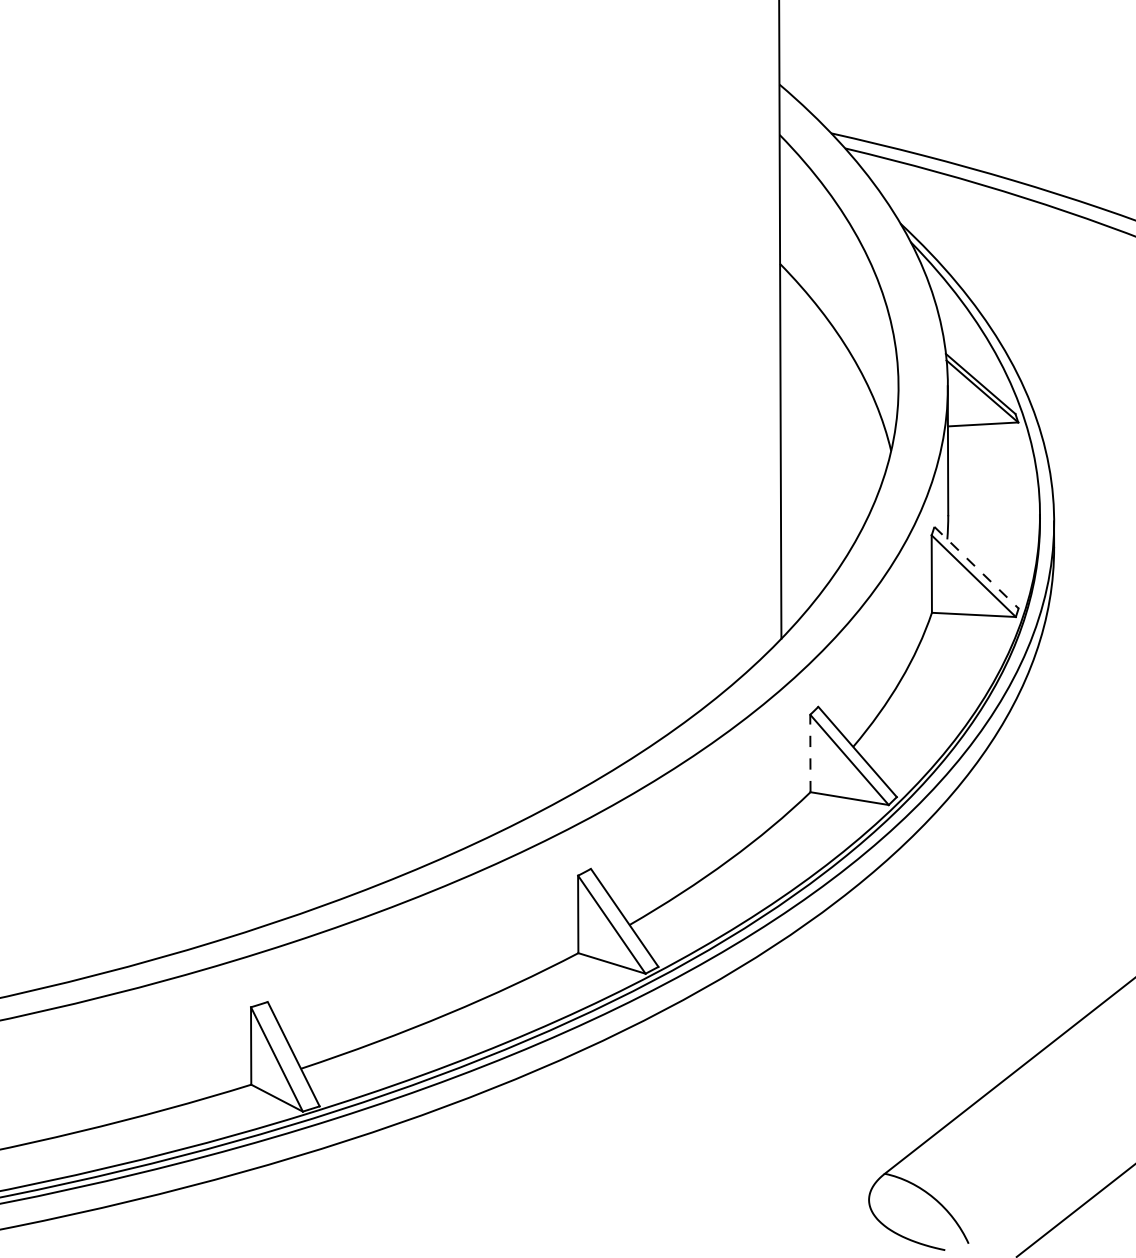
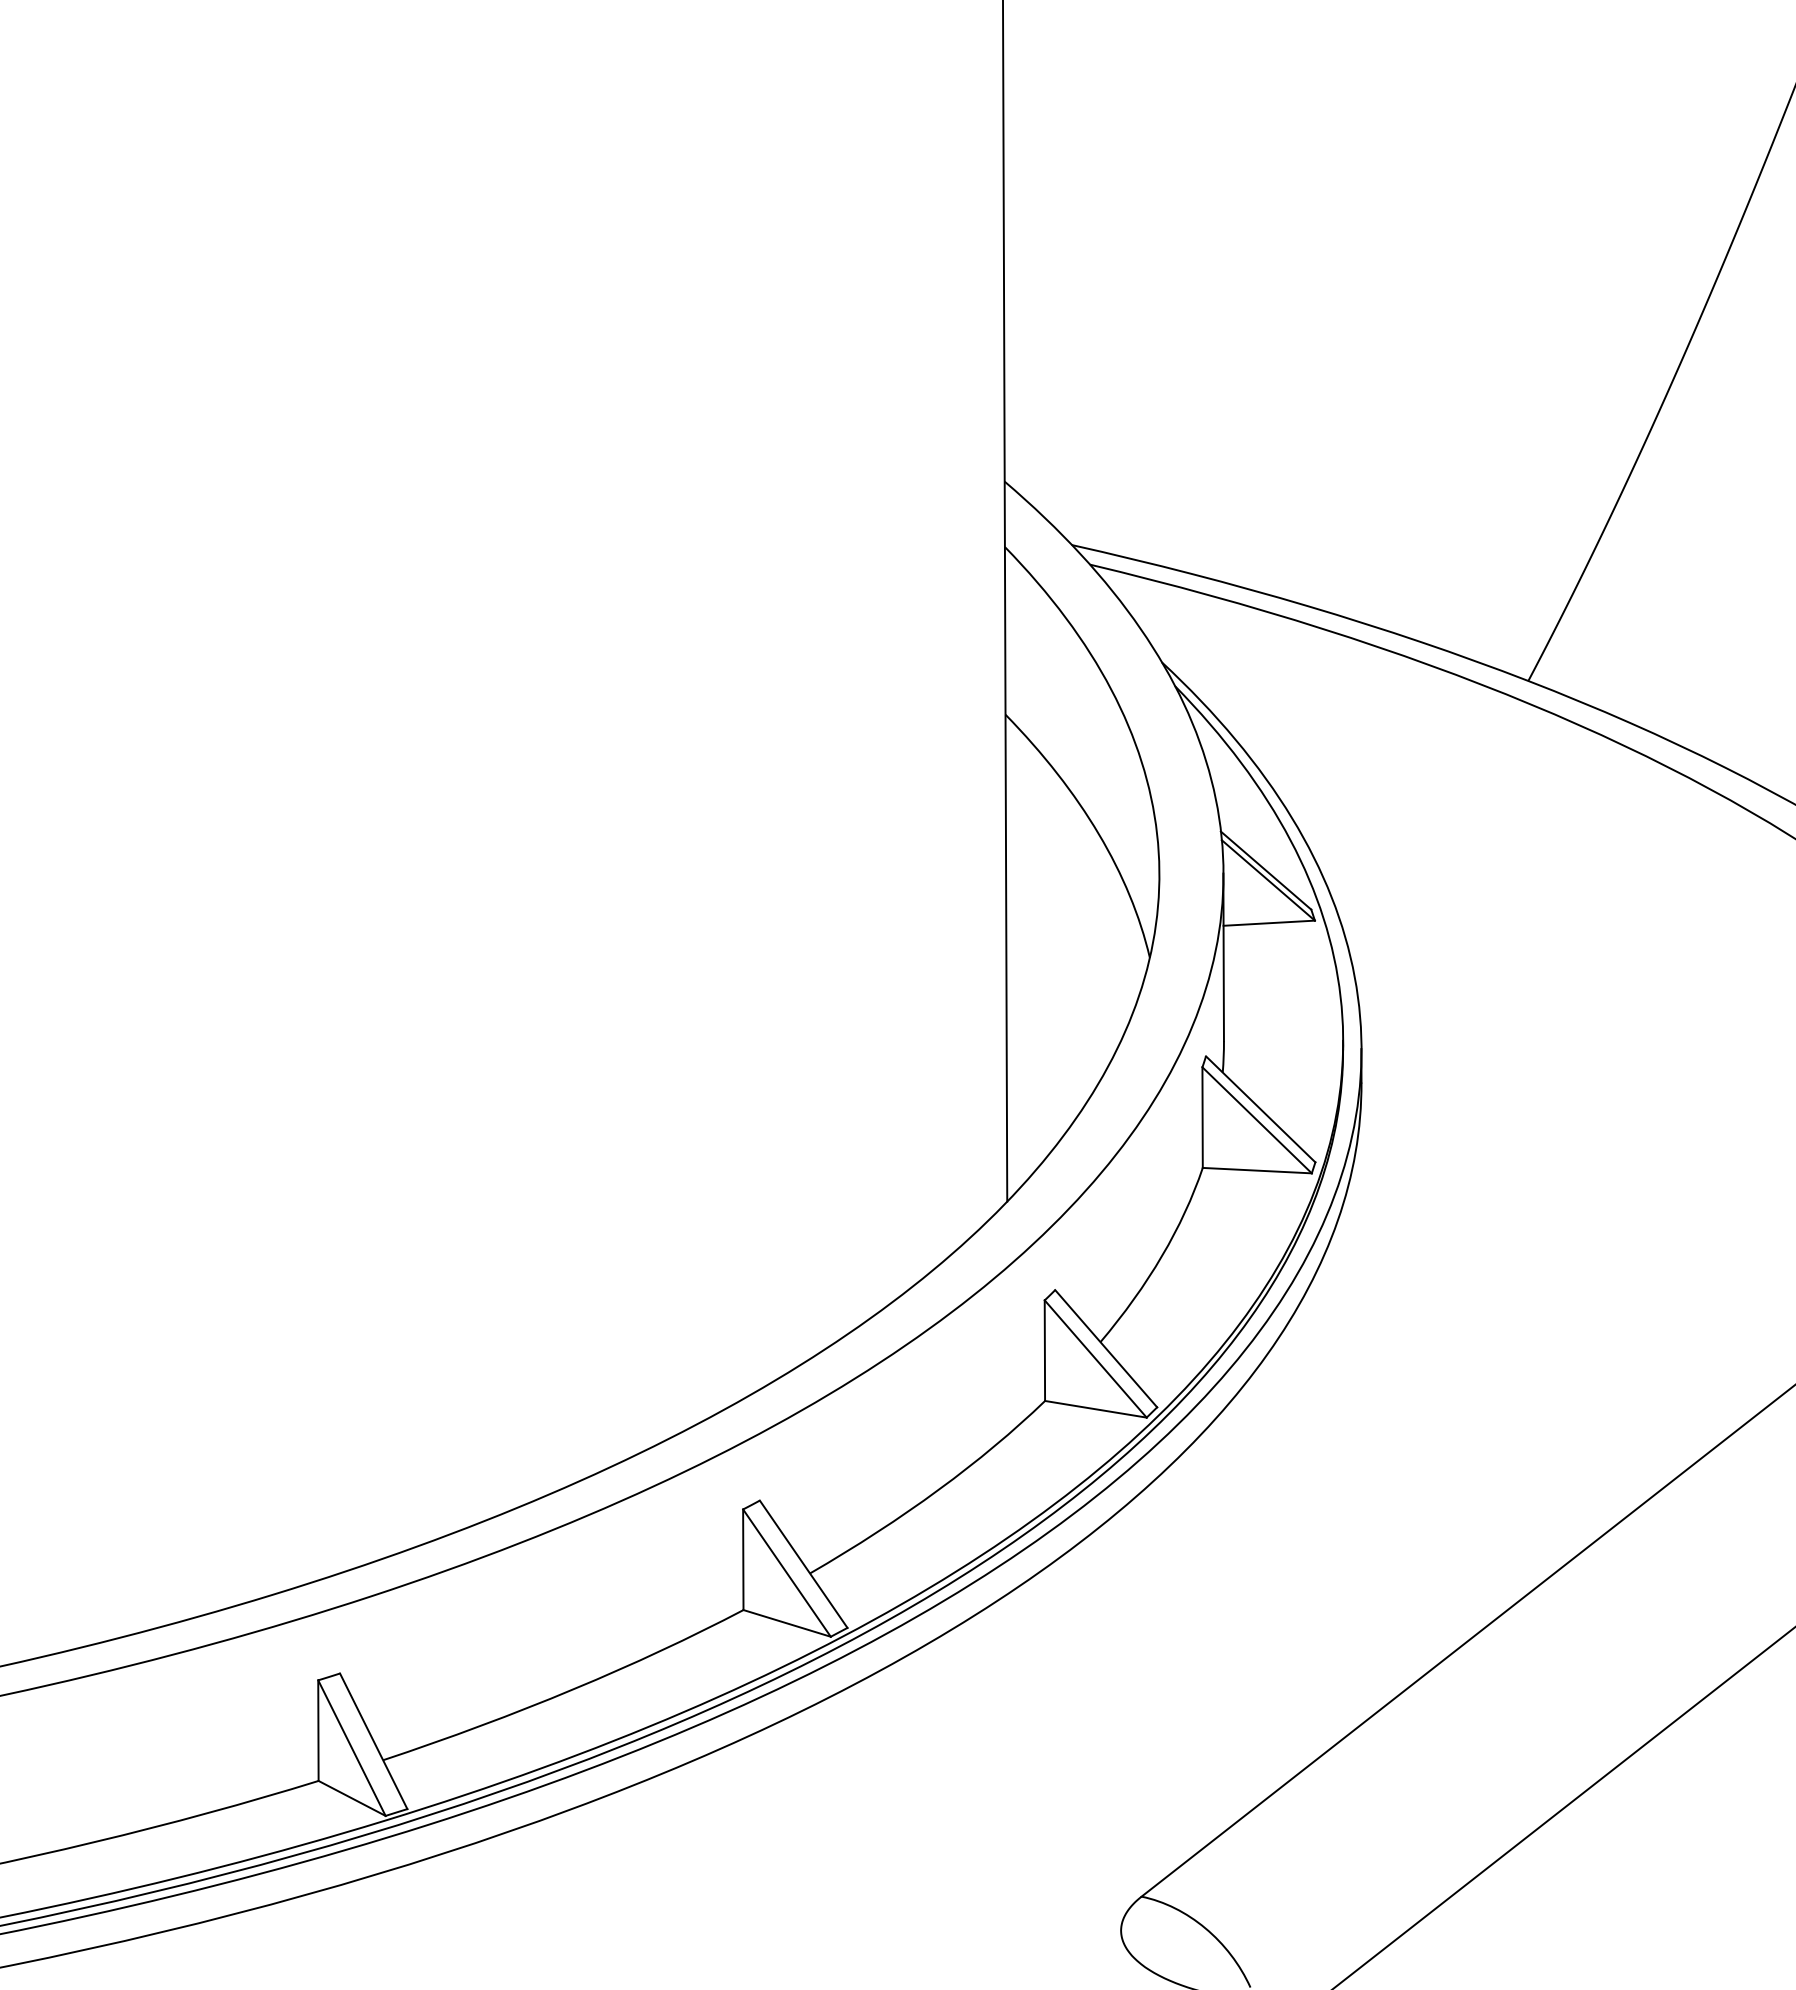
line: (977, 567) -> (1261, 1109), dashed -> solid
line: (810, 753) -> (1044, 1350), dashed -> solid

